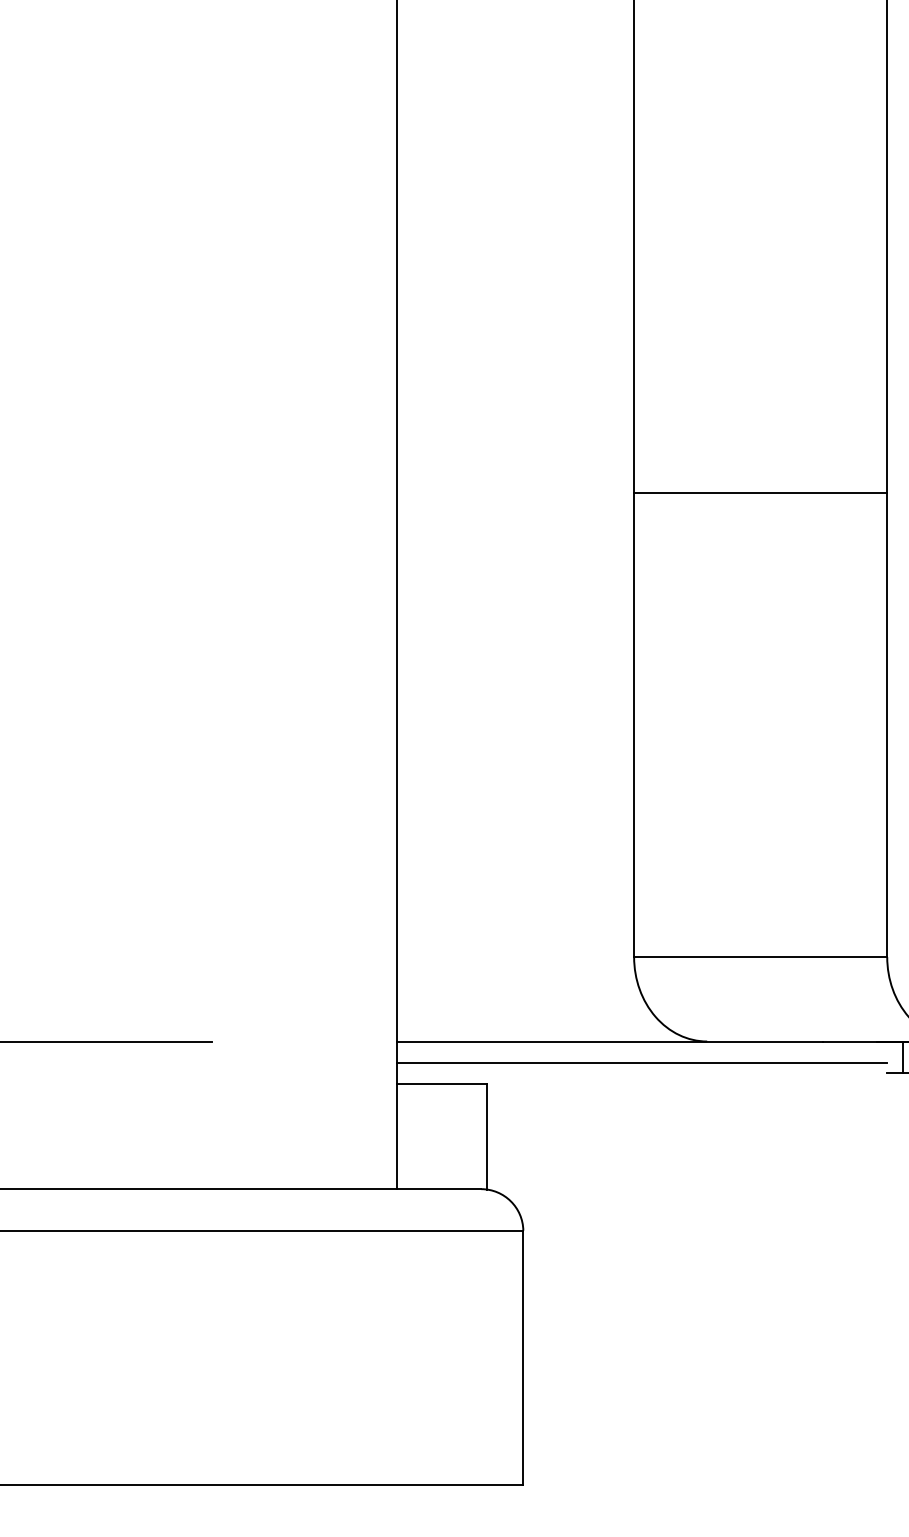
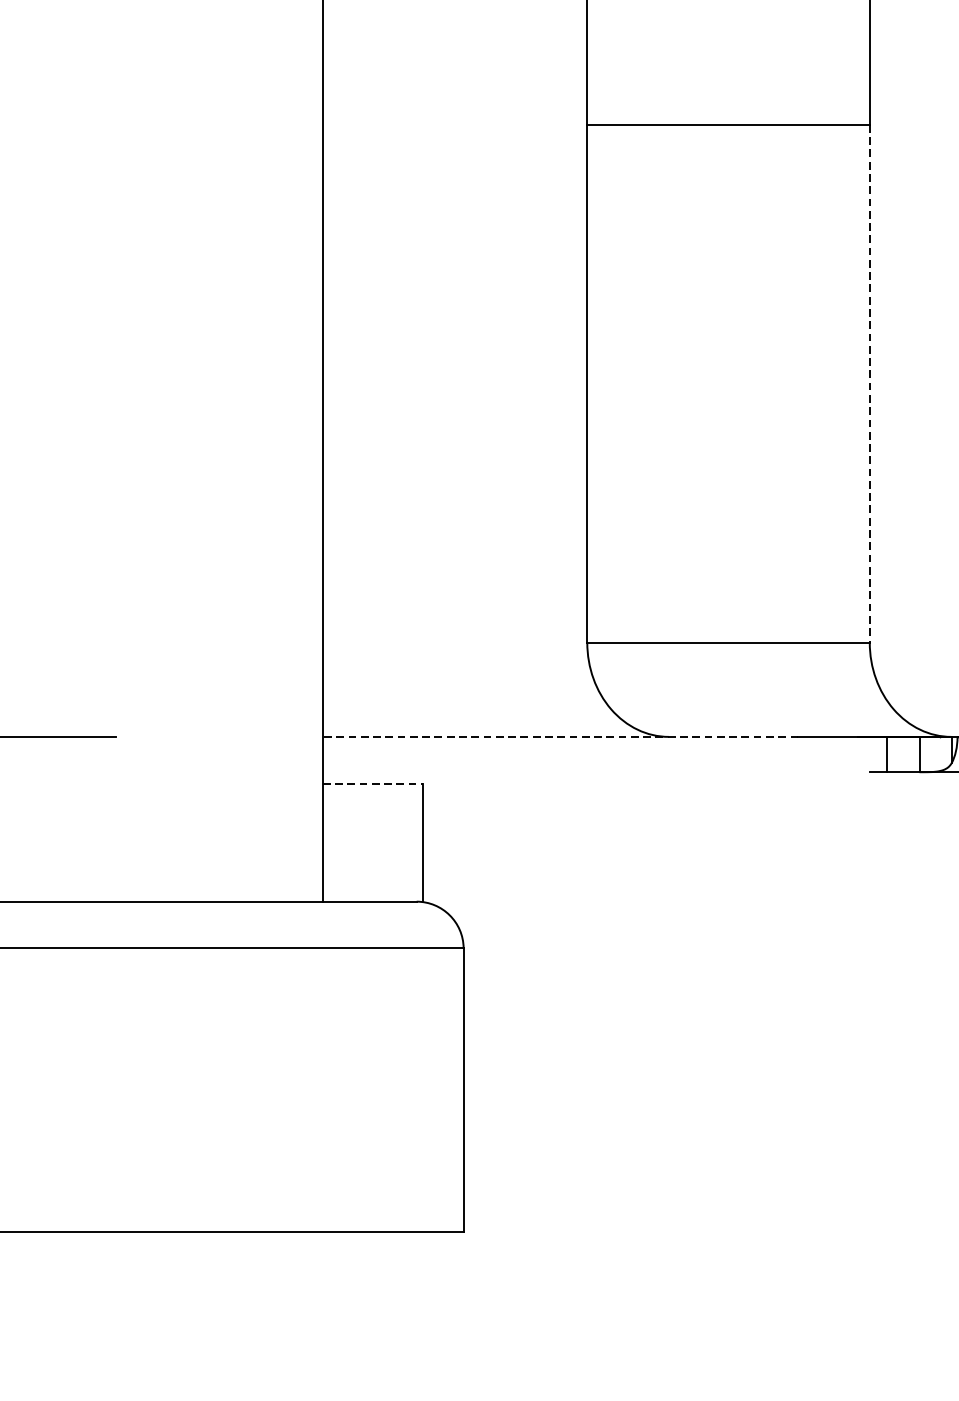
line: (887, 725) -> (870, 384), solid -> dashed
line: (609, 1041) -> (559, 736), solid -> dashed
line: (642, 1062) -> (596, 760), removed
line: (441, 1083) -> (372, 783), solid -> dashed

